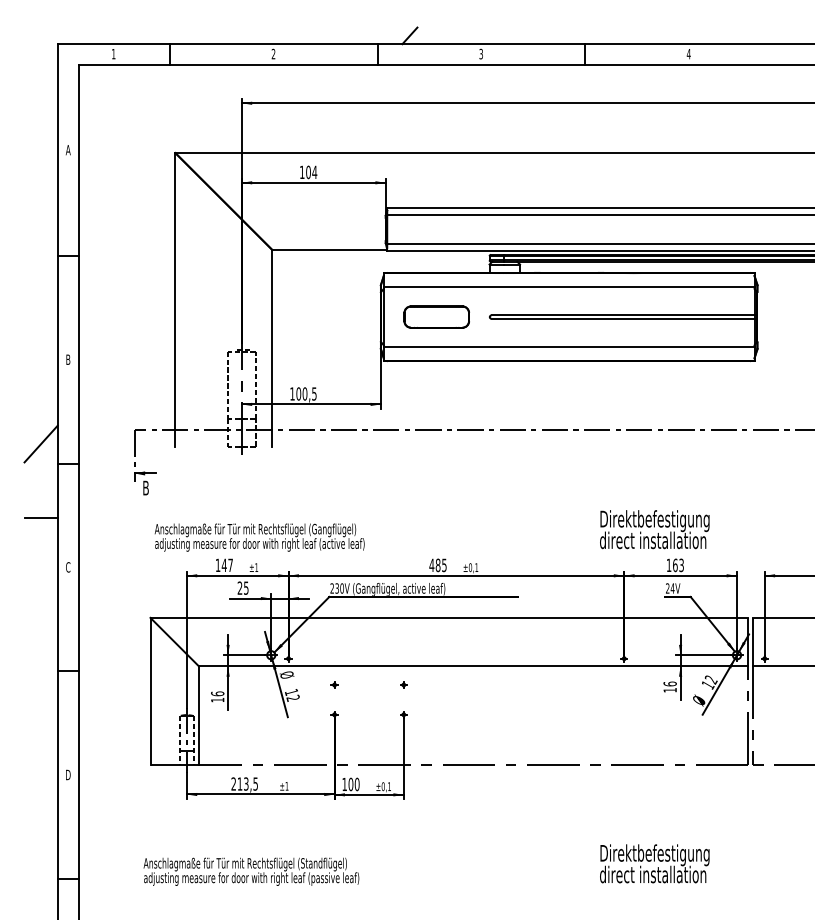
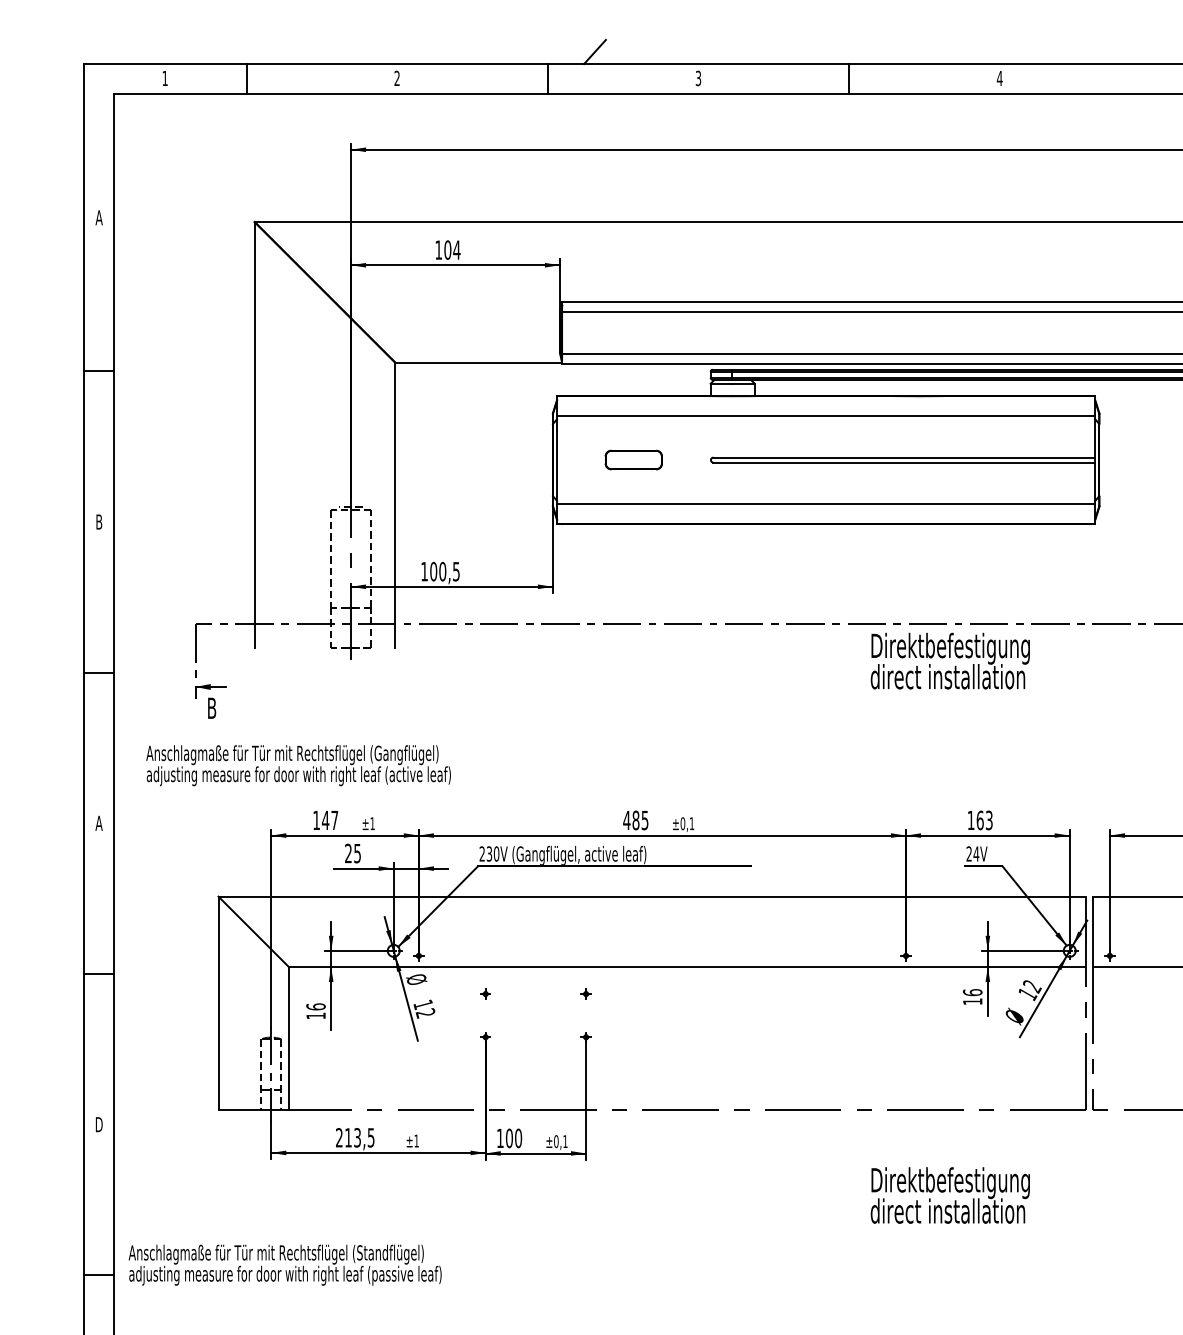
part: (436, 316) -> (633, 459), size x0.6
line: (40, 443) -> (58, 643), removed
line: (40, 517) -> (58, 750), removed
text: (654, 529) -> (949, 660), moved
text: (259, 537) -> (298, 765), moved
text: (67, 567) -> (98, 823), C -> A
text: (654, 863) -> (949, 1195), moved
text: (251, 871) -> (285, 1264), moved

